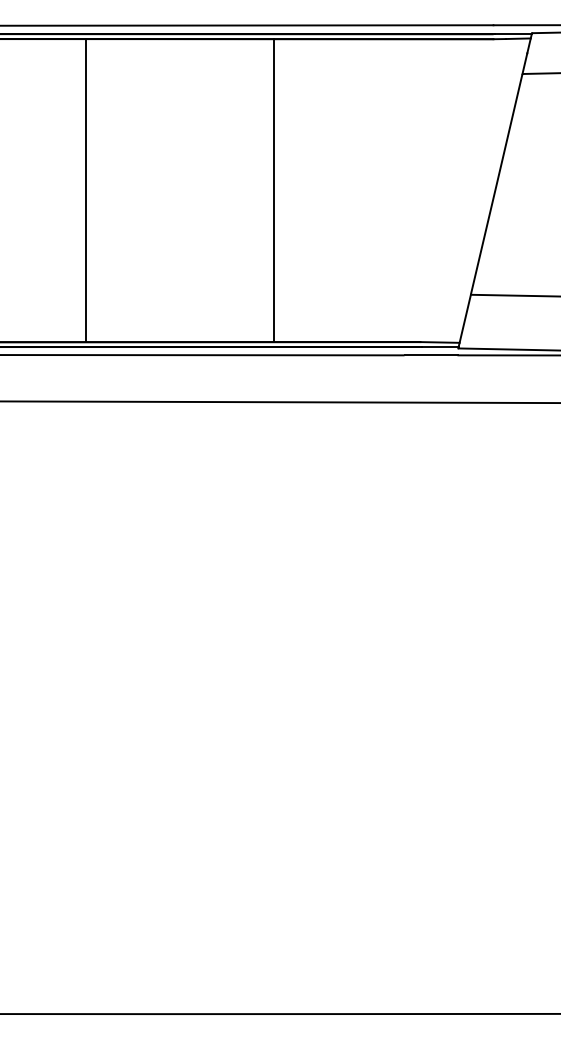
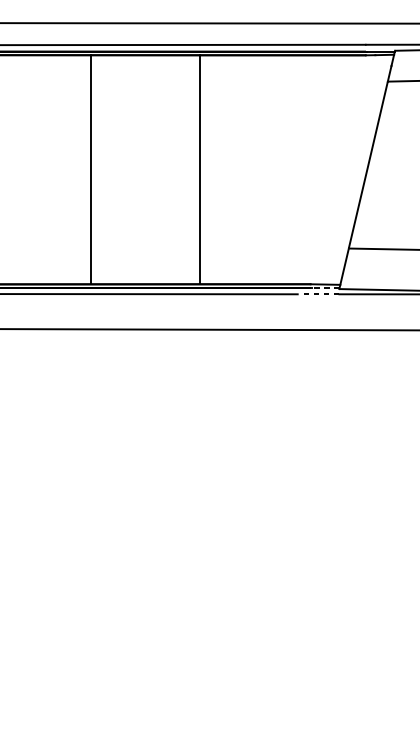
line: (86, 190) -> (90, 169), moved
line: (440, 347) -> (325, 288), solid -> dashed
line: (431, 355) -> (319, 294), solid -> dashed

